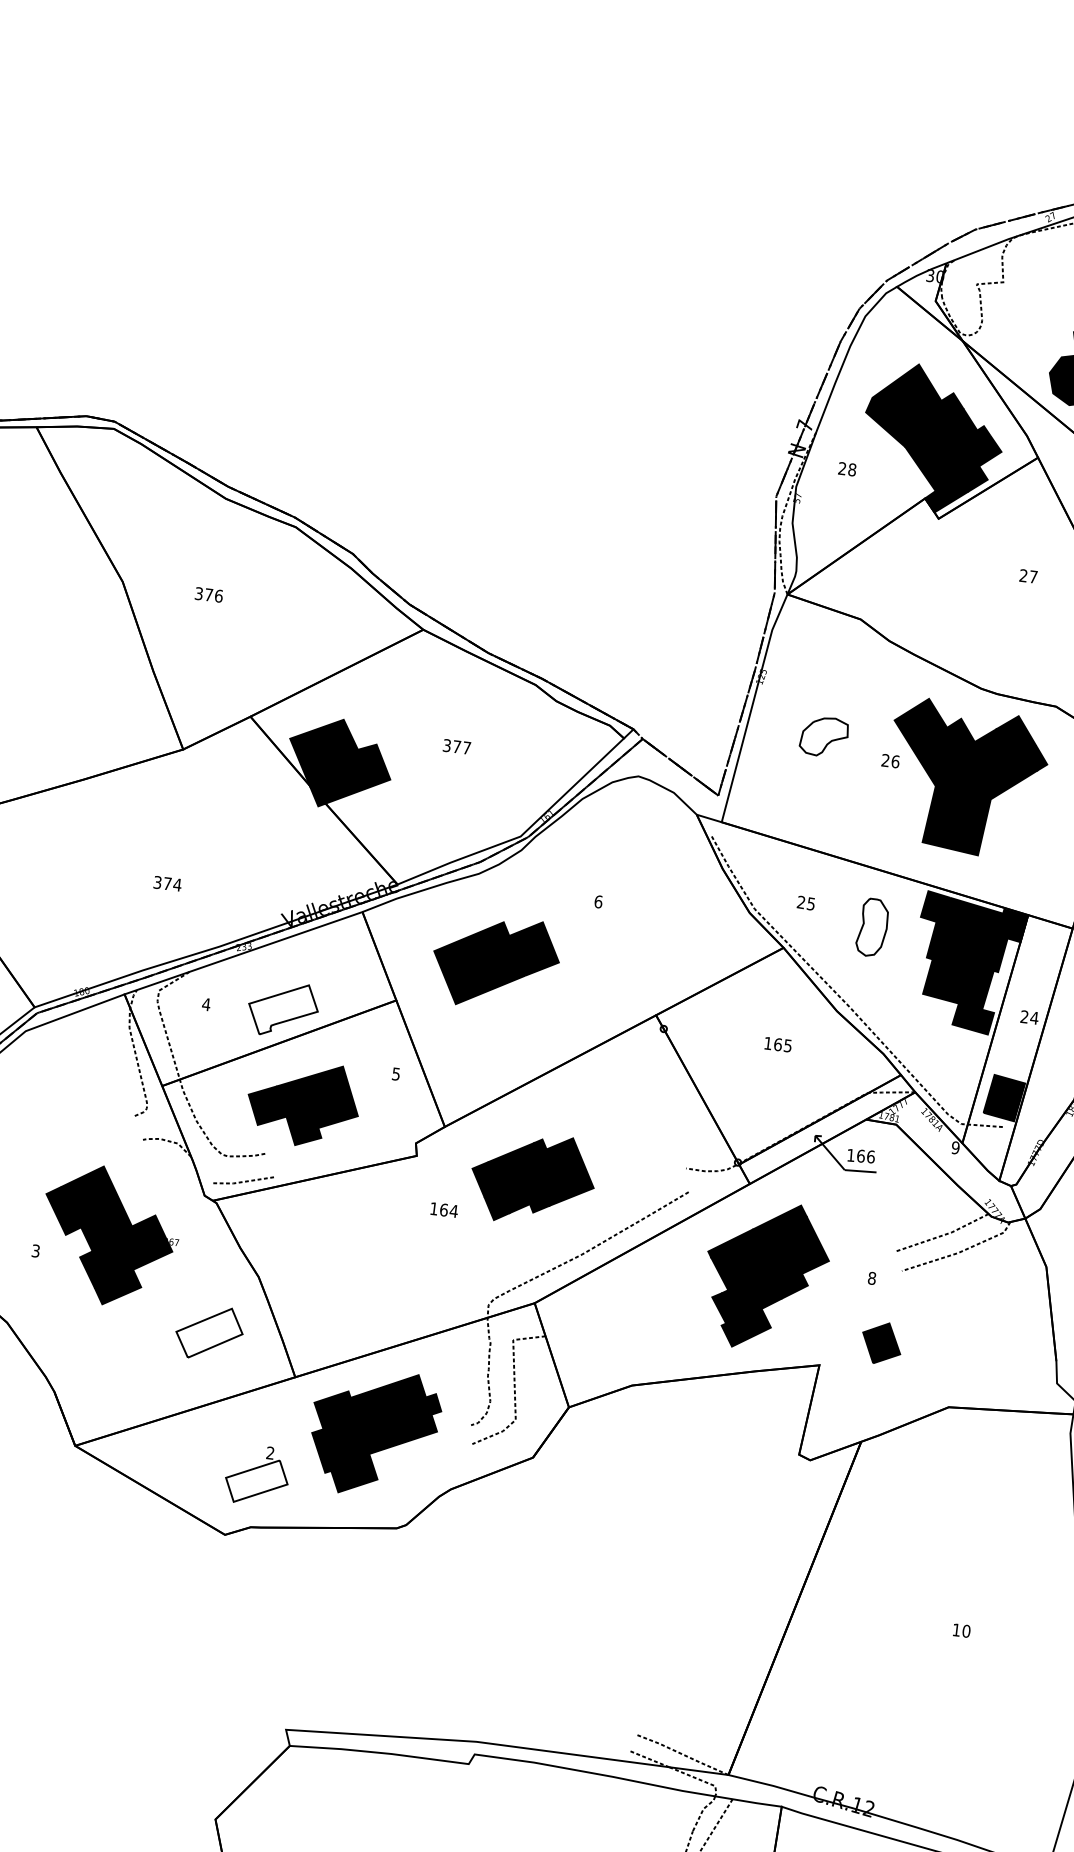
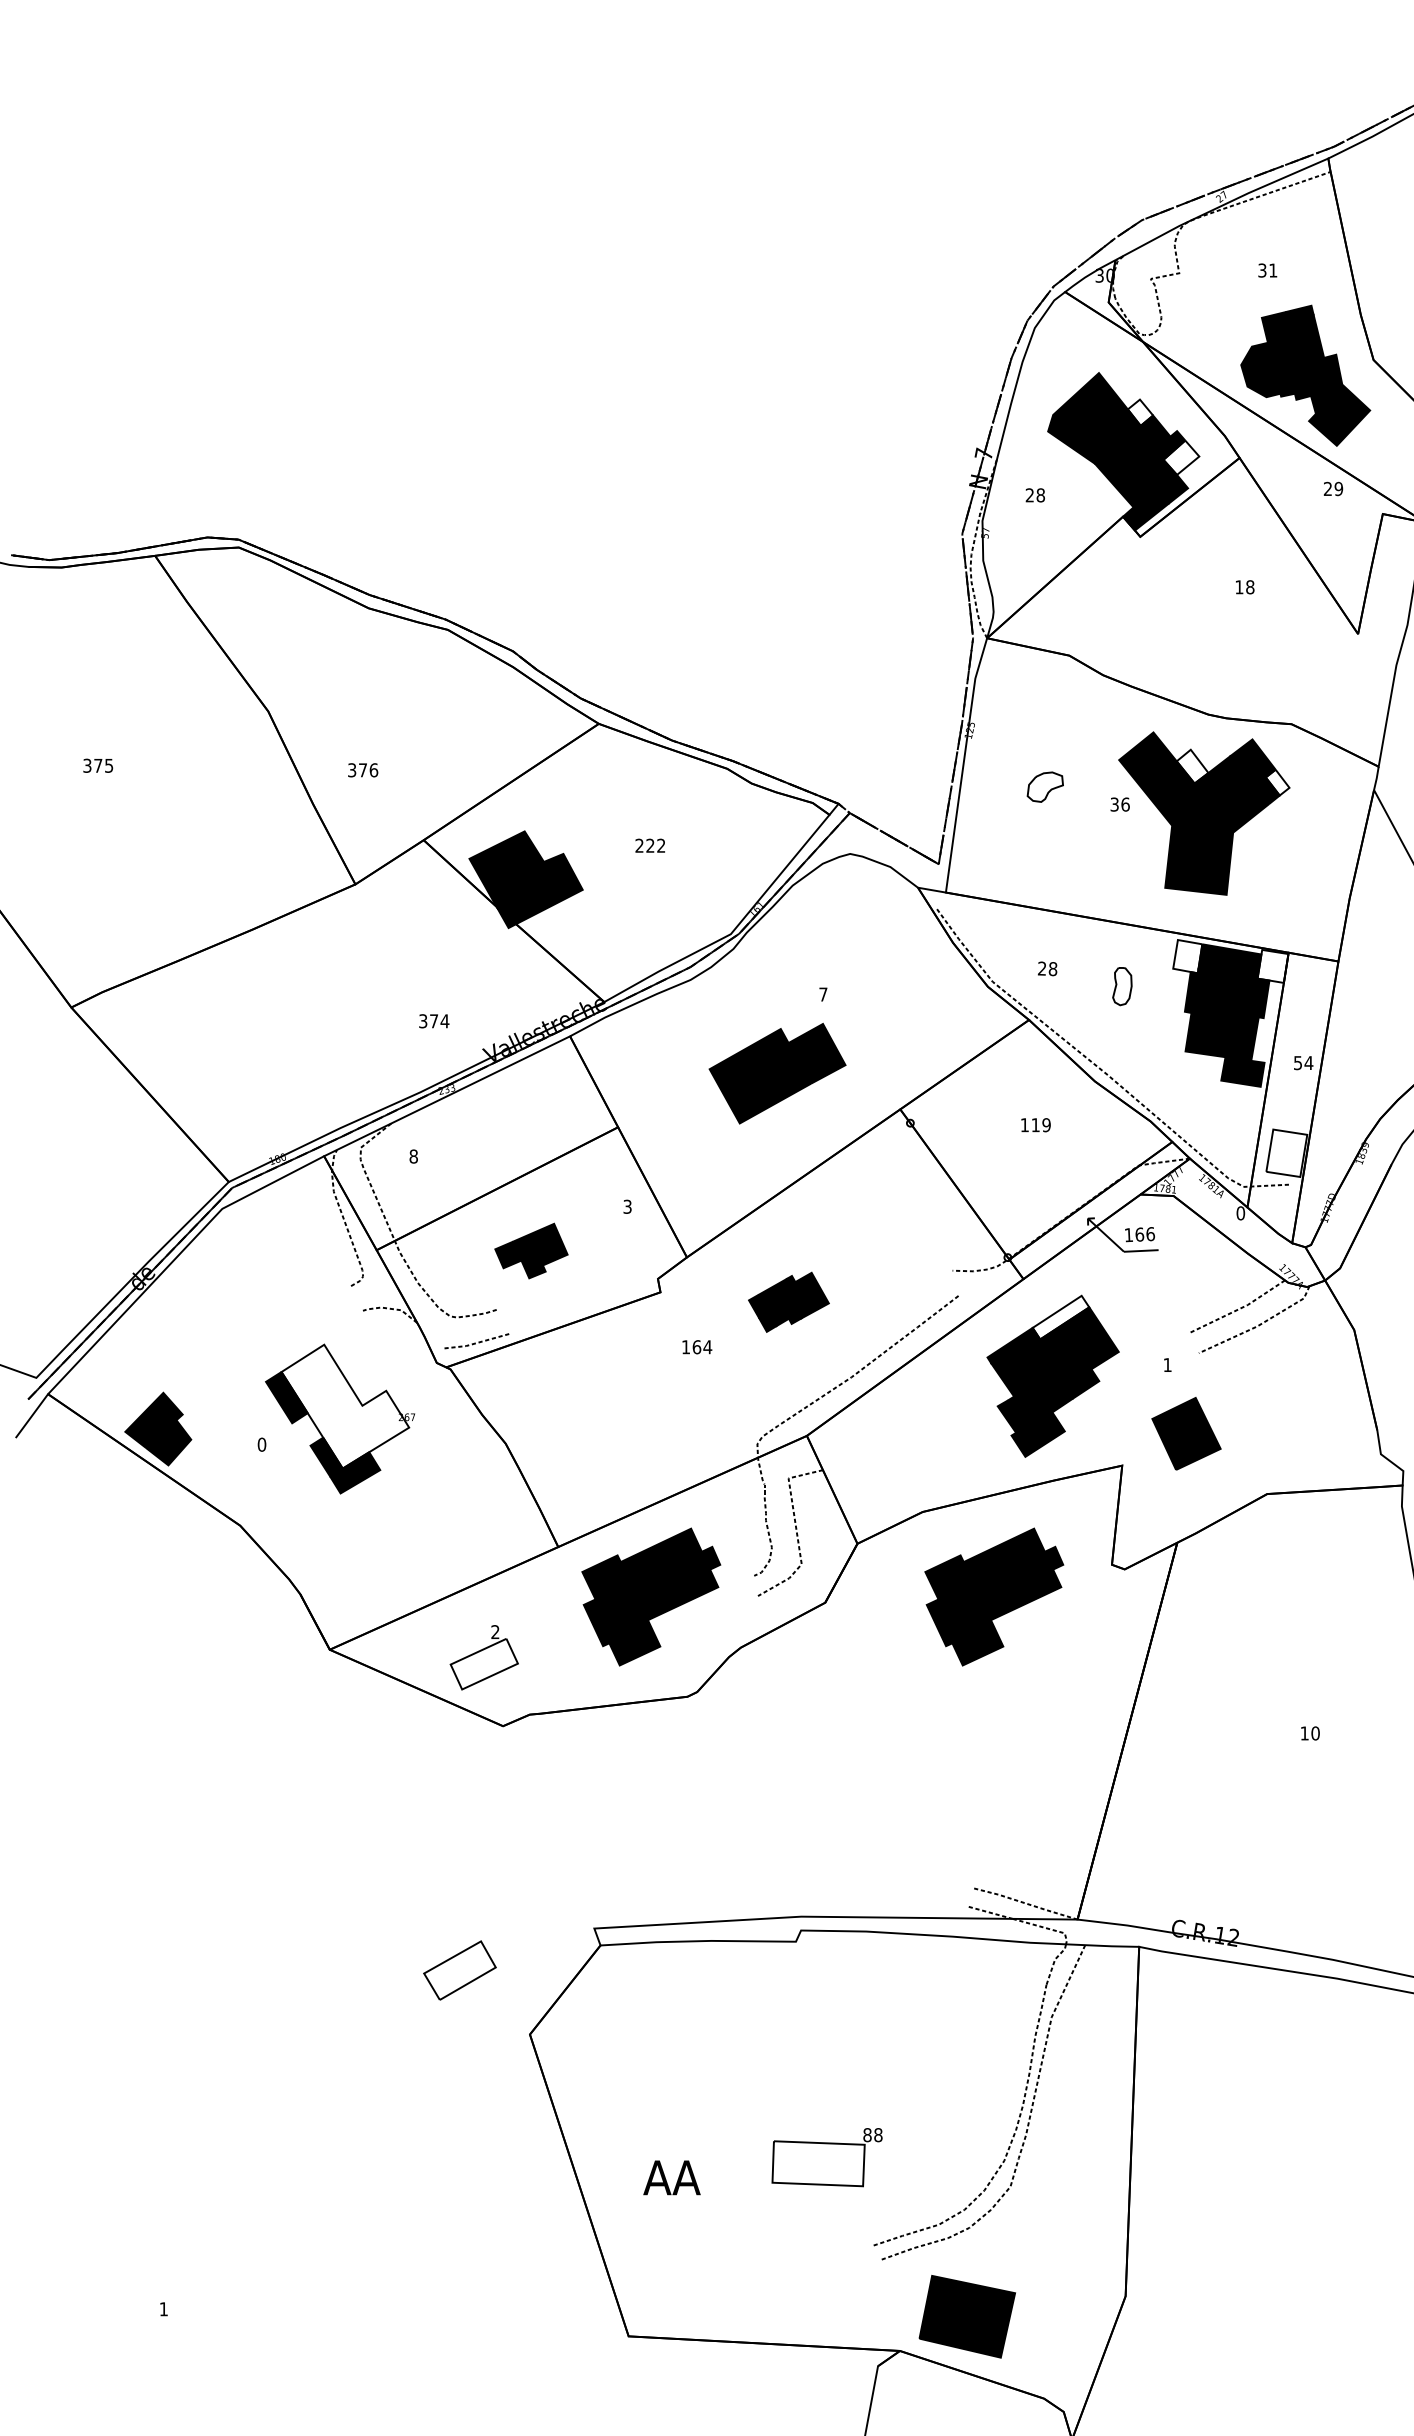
fill: (952, 405) -> (1140, 412), removed
fill: (985, 450) -> (1181, 457), removed
text: (1028, 576) -> (1244, 587), 27 -> 18
text: (209, 595) -> (363, 770), moved
fill: (960, 734) -> (1192, 766), removed
part: (824, 737) -> (1045, 787), size x0.7
text: (457, 746) -> (650, 845), 377 -> 222
fill: (1036, 758) -> (1277, 782), removed
text: (885, 760) -> (1114, 804), 26 -> 36
text: (167, 884) -> (434, 1021), moved
text: (598, 901) -> (823, 994), 6 -> 7
text: (810, 904) -> (1052, 969), 25 -> 28
fill: (935, 907) -> (1187, 956), removed
fill: (1012, 924) -> (1272, 965), removed
part: (872, 927) -> (1122, 986), size x0.6
part: (495, 962) -> (777, 1073), moved
text: (206, 1004) -> (413, 1156), 4 -> 8
part: (282, 1009) -> (496, 1151), removed
text: (1024, 1017) -> (1297, 1063), 24 -> 54
text: (782, 1045) -> (1040, 1125), 165 -> 119
text: (396, 1073) -> (627, 1206), 5 -> 3
fill: (1004, 1098) -> (1286, 1153), removed
part: (303, 1103) -> (531, 1250), size x0.6
text: (955, 1147) -> (1240, 1213), 9 -> 0
part: (532, 1179) -> (788, 1302), size x0.6
fill: (779, 1223) -> (1060, 1317), removed
fill: (116, 1225) -> (345, 1406), removed
text: (35, 1250) -> (261, 1444), 3 -> 0
text: (871, 1278) -> (1167, 1365), 8 -> 1
part: (209, 1332) -> (459, 1970), moved
part: (881, 1343) -> (1186, 1433), size x1.6
part: (688, 1470) -> (994, 1596), added
part: (256, 1475) -> (483, 1657), moved

